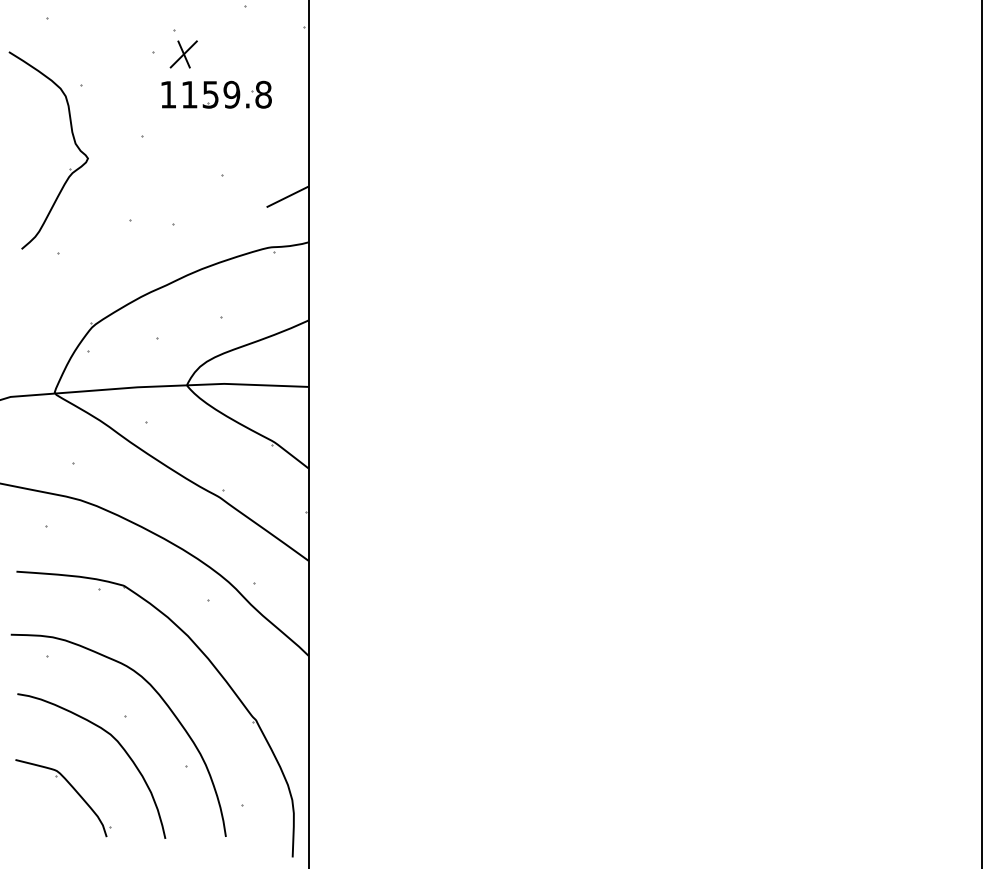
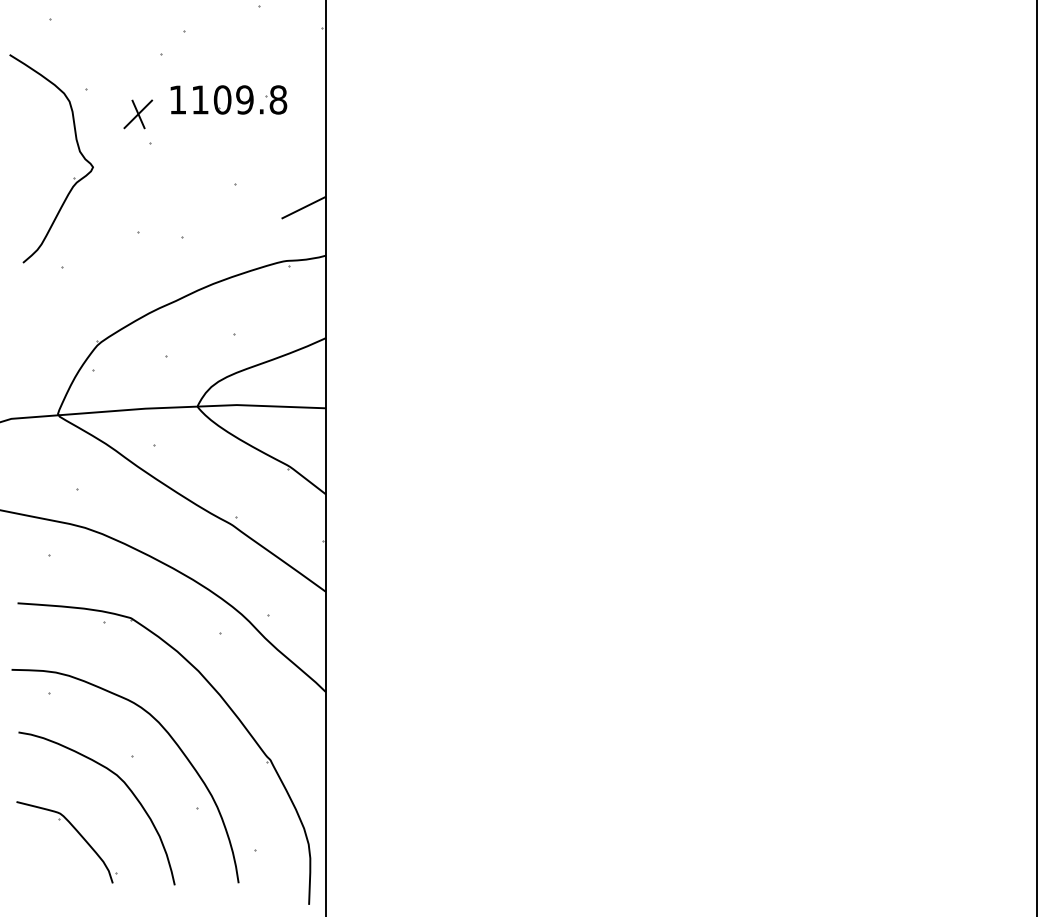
part: (183, 54) -> (137, 114), moved
text: (210, 94) -> (222, 99), 1159.8 -> 1109.8

